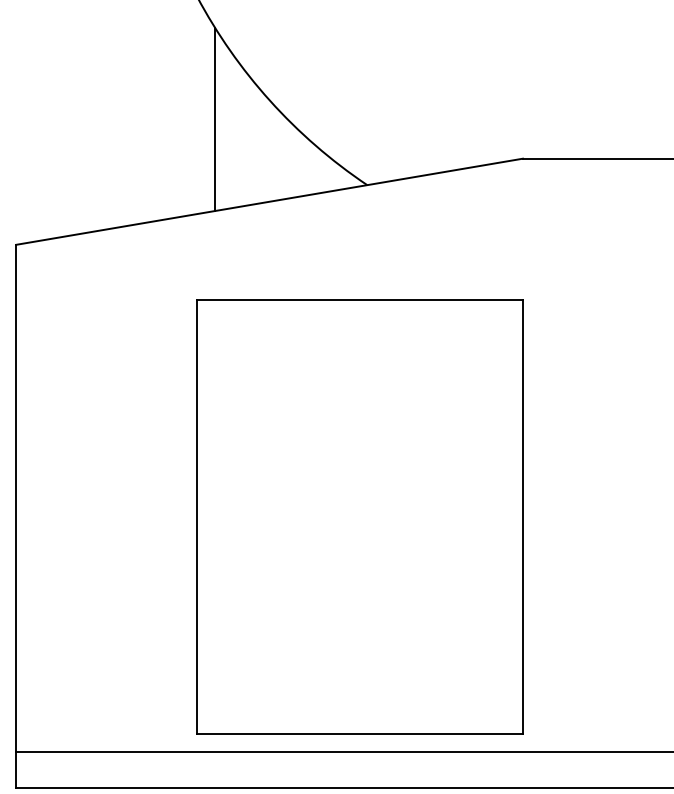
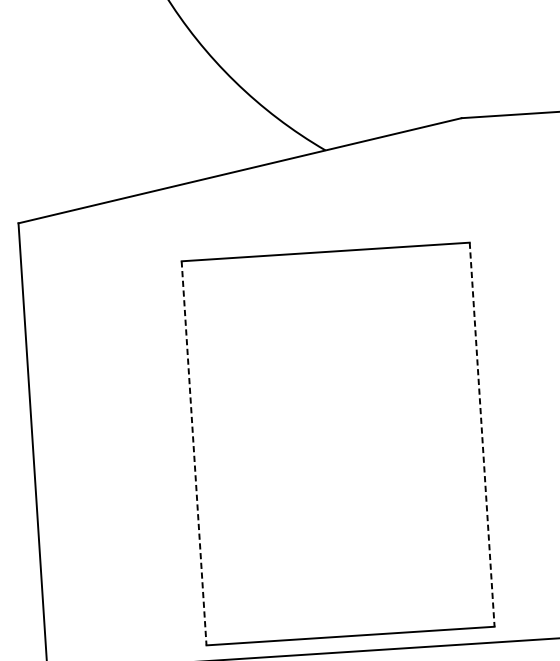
line: (215, 119) -> (187, 101), removed
line: (197, 517) -> (194, 453), solid -> dashed
line: (522, 517) -> (481, 435), solid -> dashed

